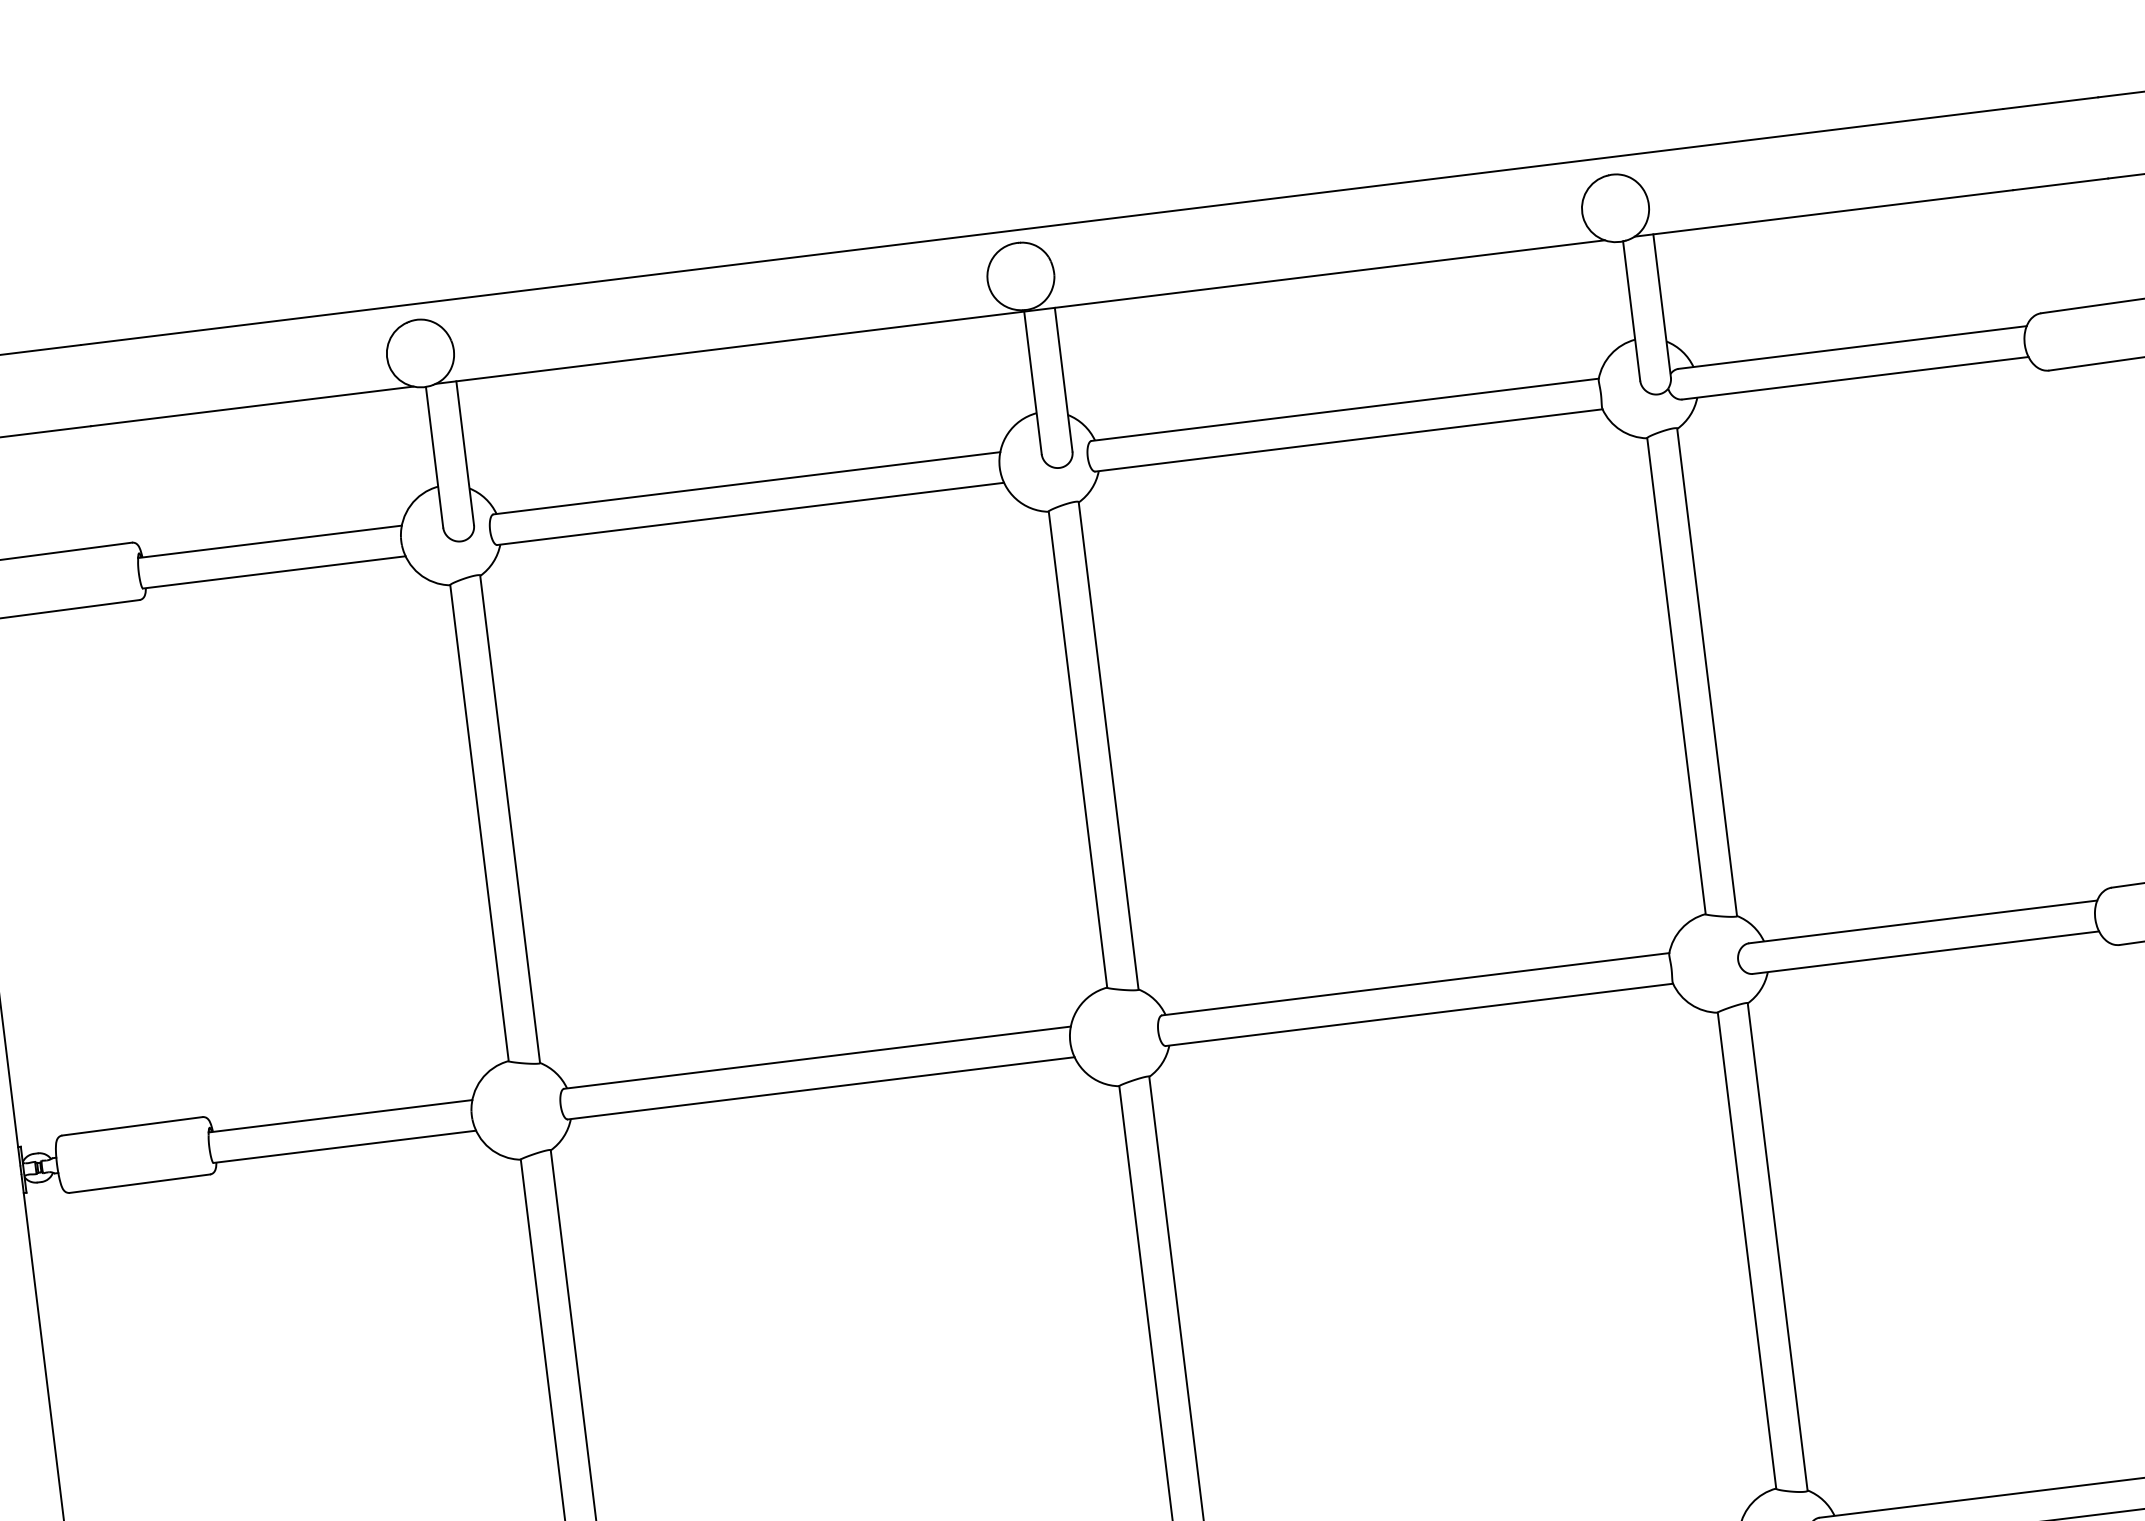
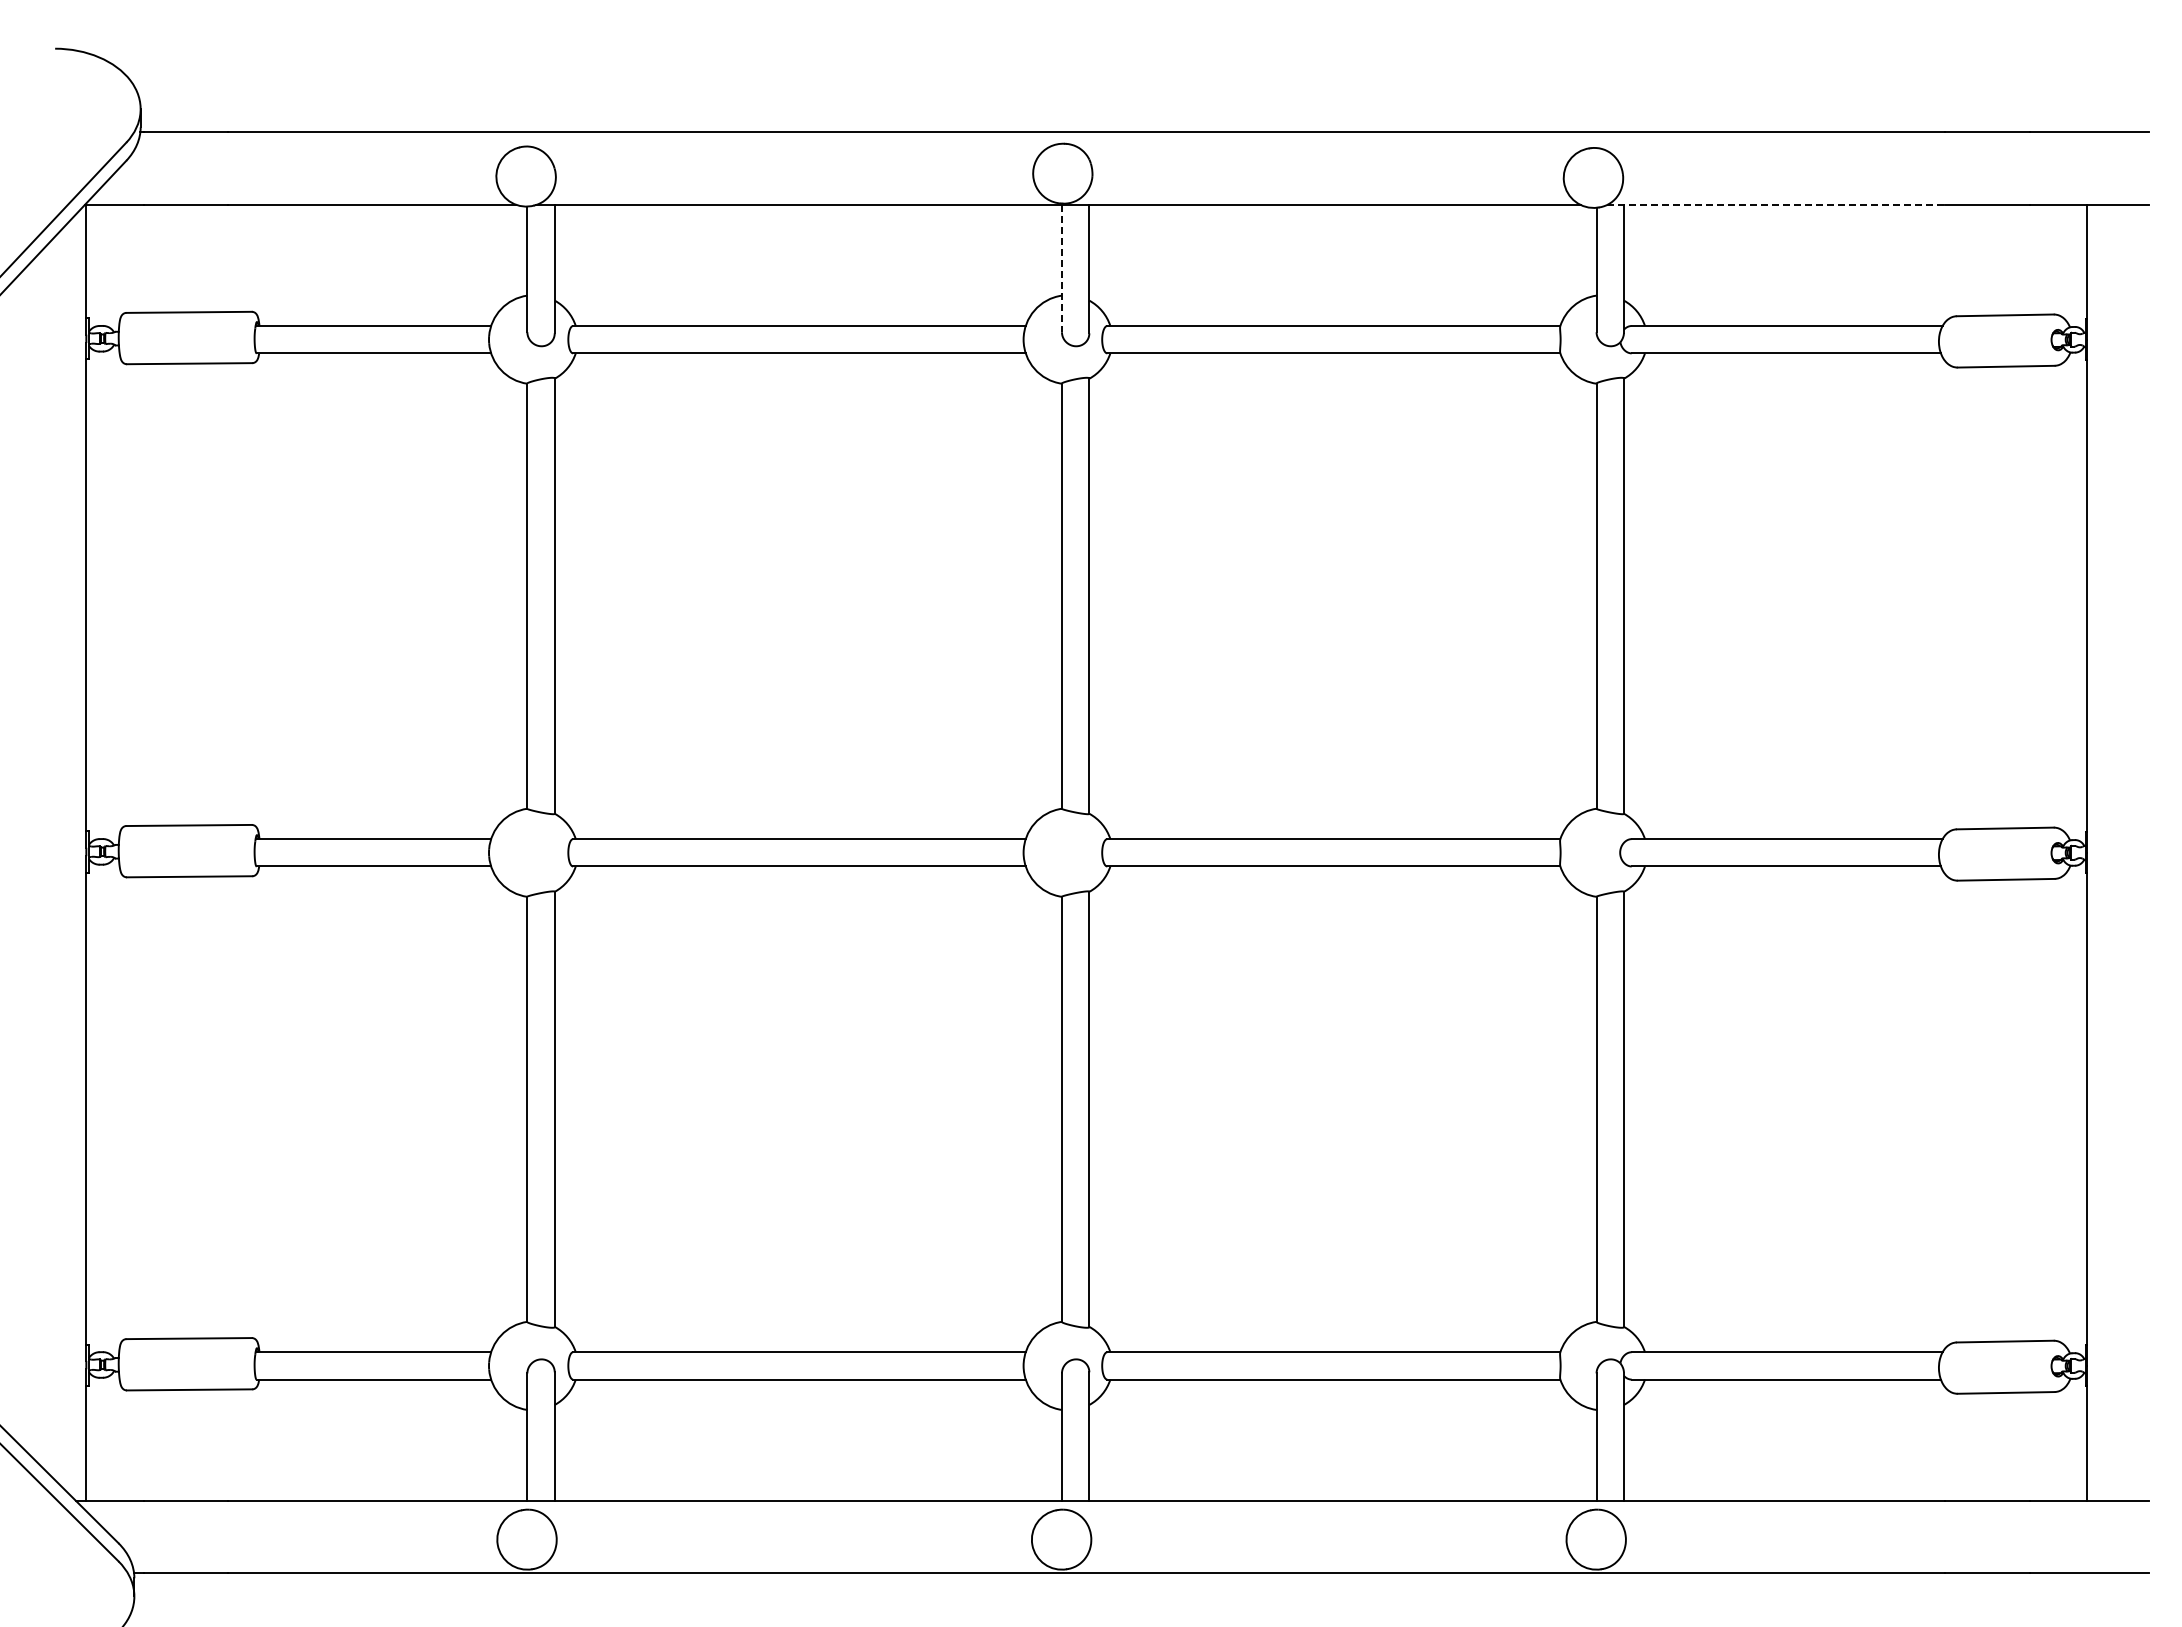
line: (1824, 212) -> (1776, 204), solid -> dashed
line: (1032, 382) -> (1061, 268), solid -> dashed

